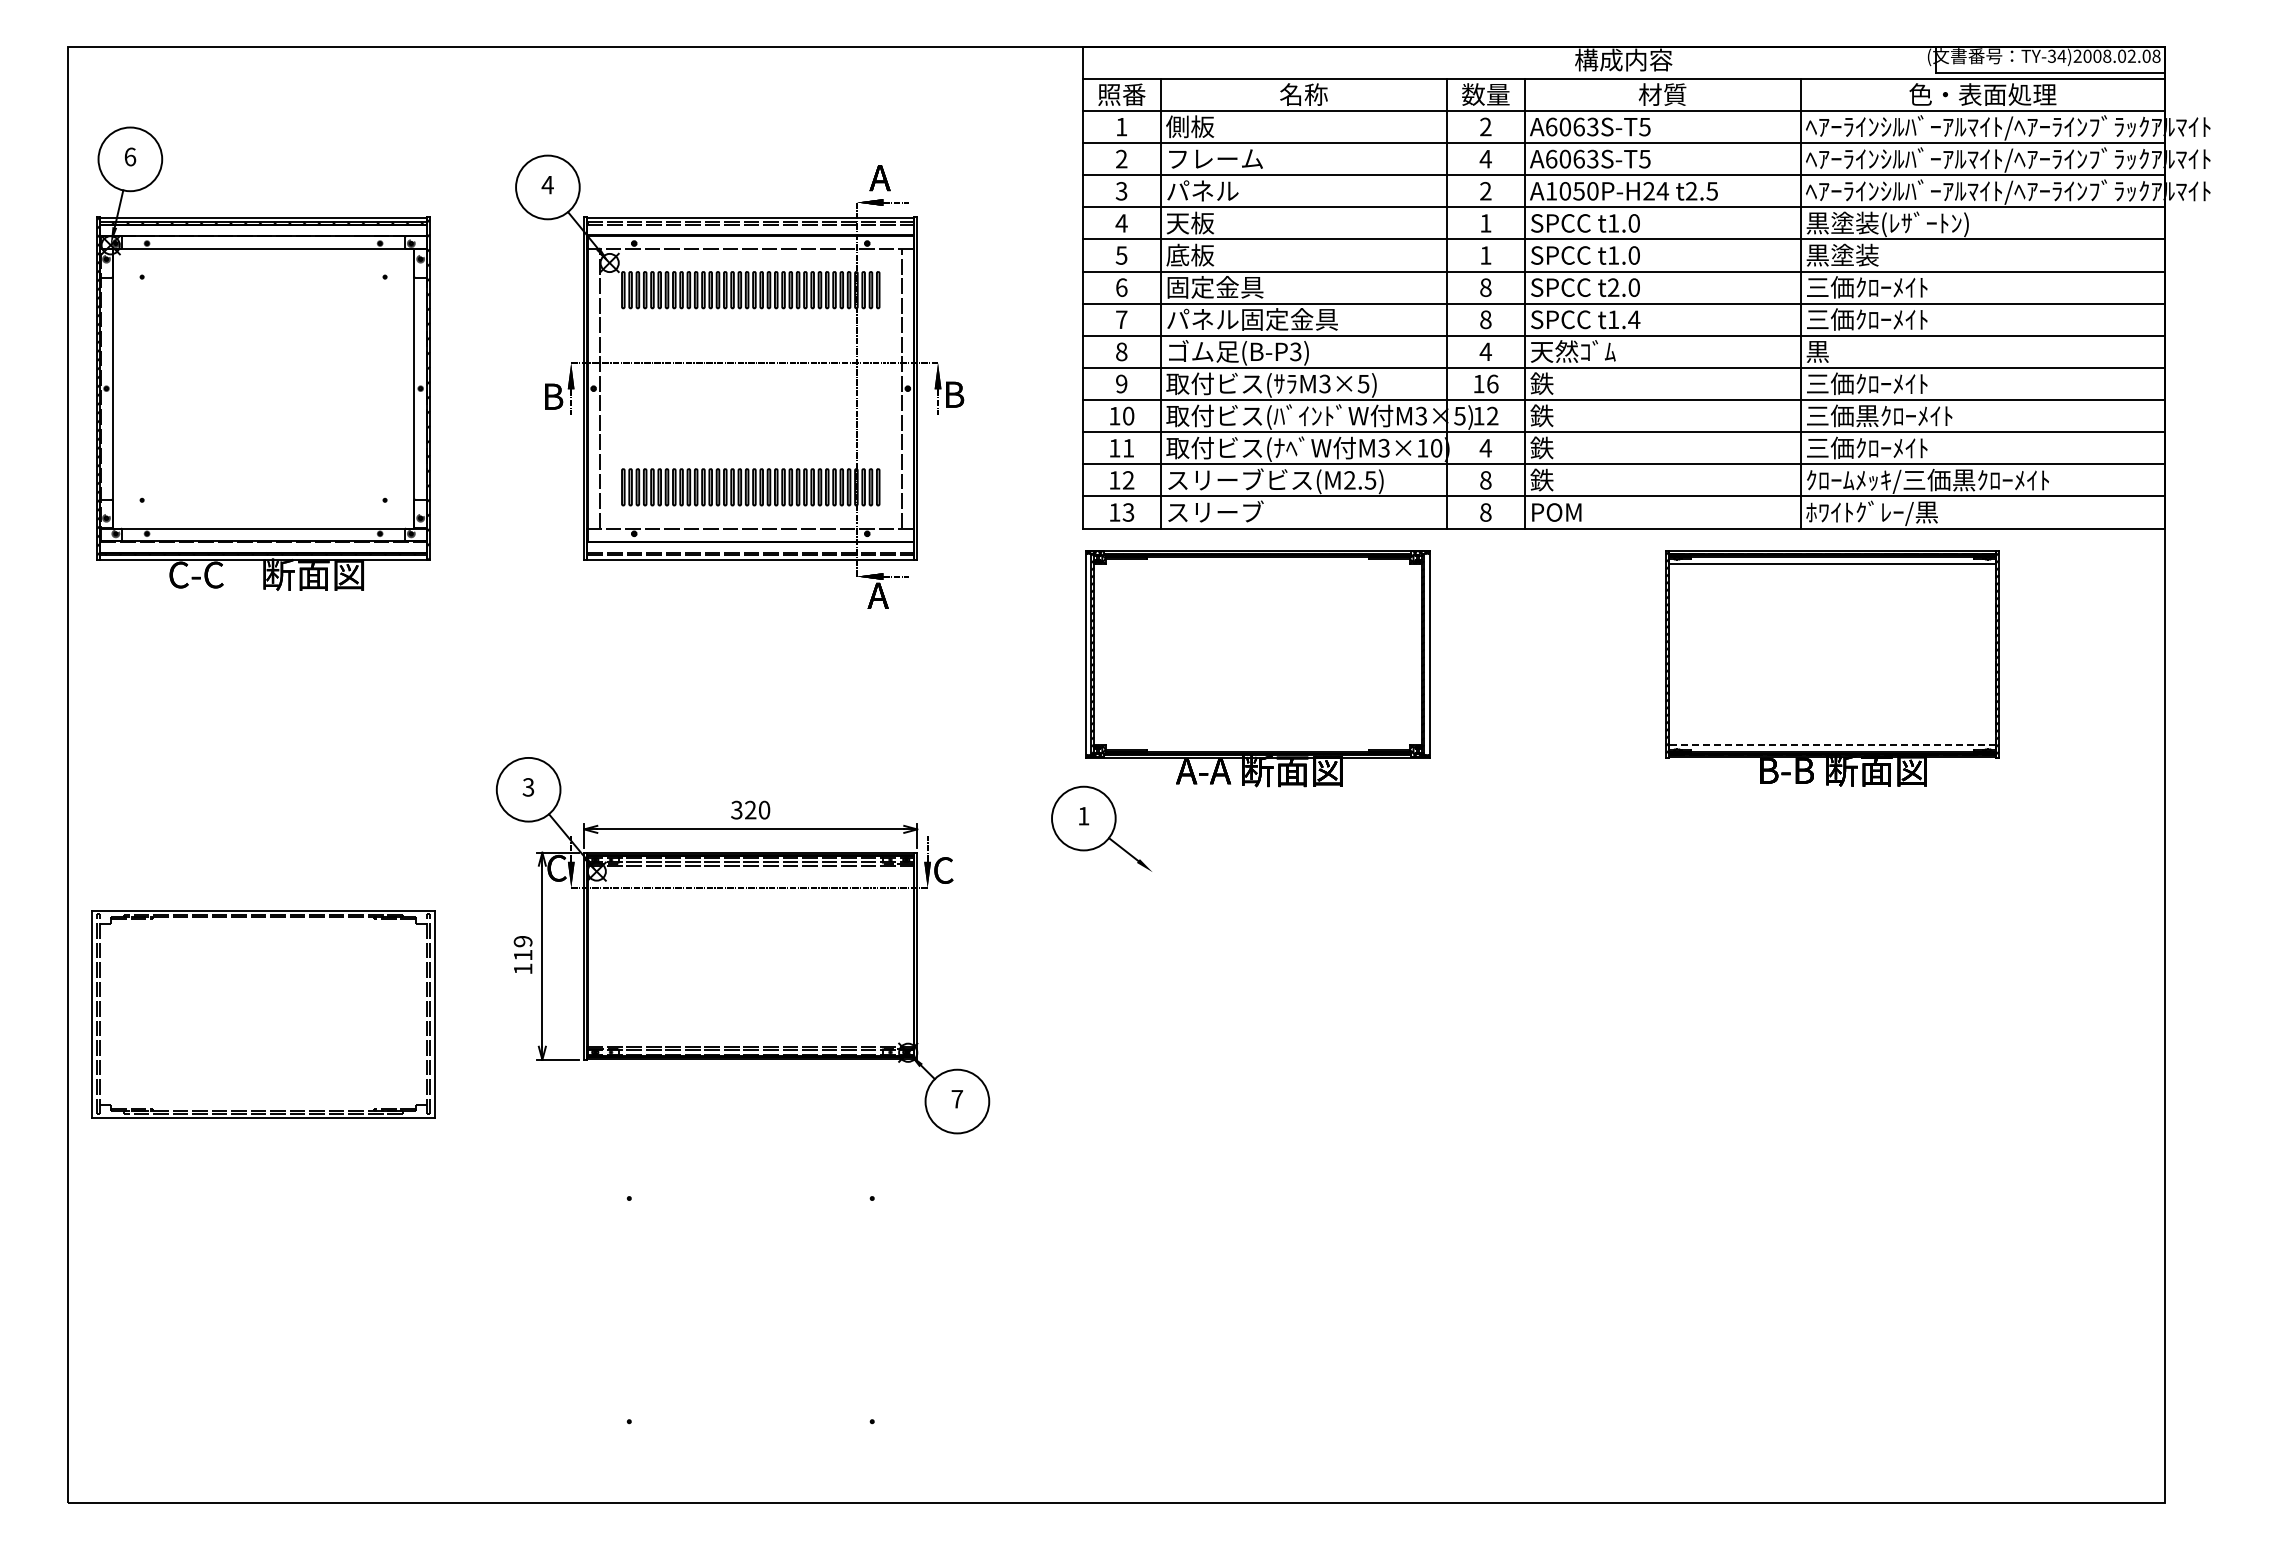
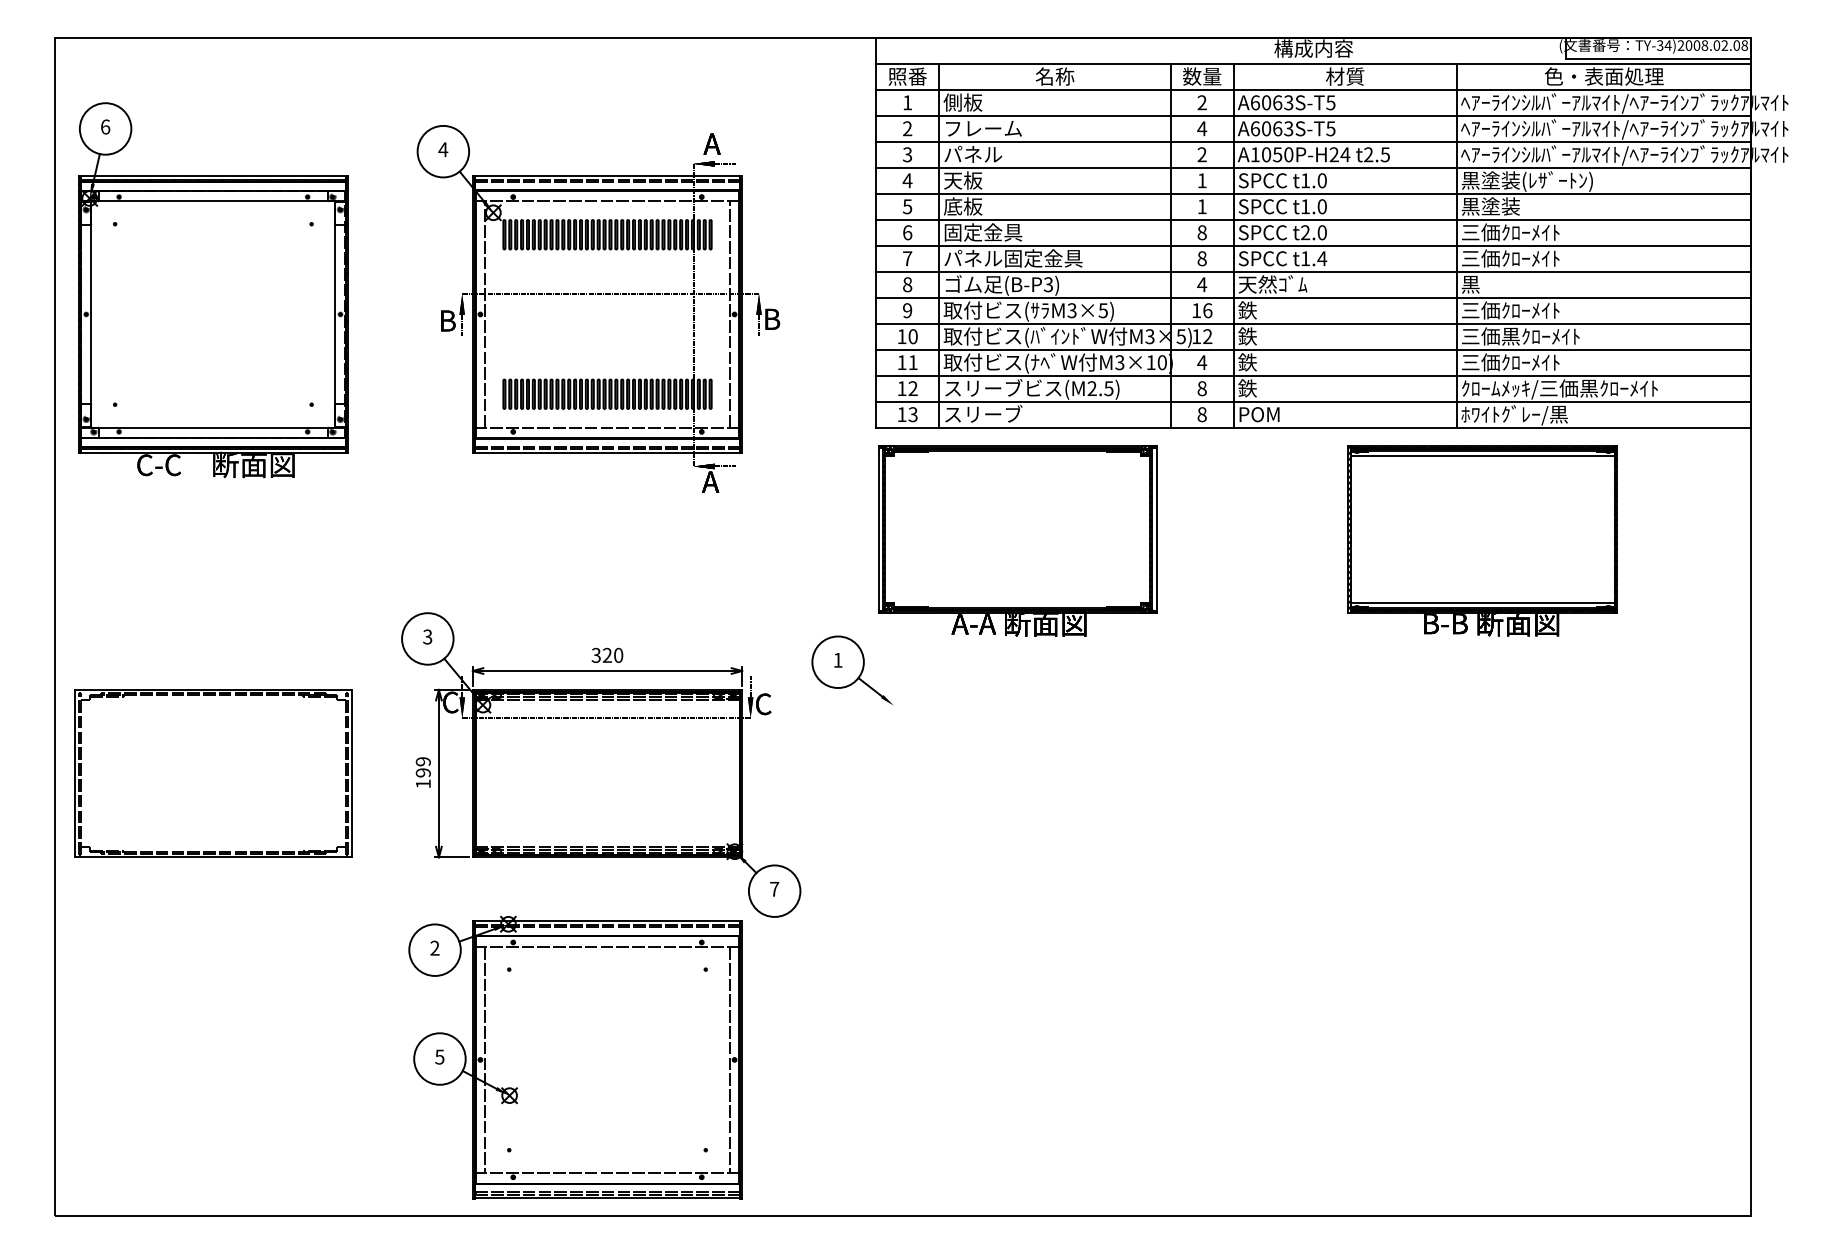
line: (1832, 744) -> (1482, 602), dashed -> solid
part: (1101, 828) -> (852, 670), moved
text: (522, 954) -> (422, 772), 119 -> 199
part: (263, 1014) -> (213, 773), moved
part: (710, 1307) -> (574, 1057), added

